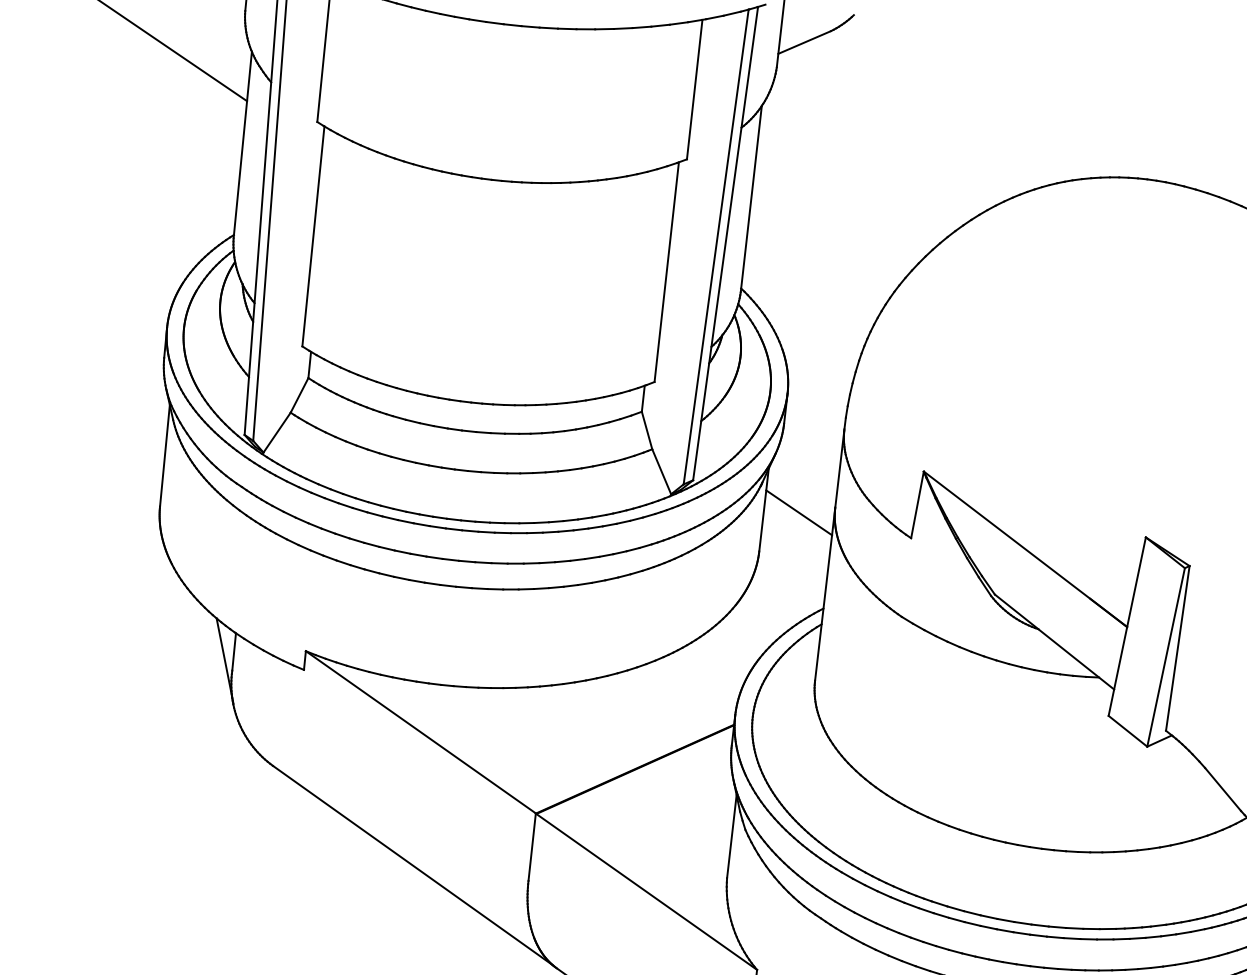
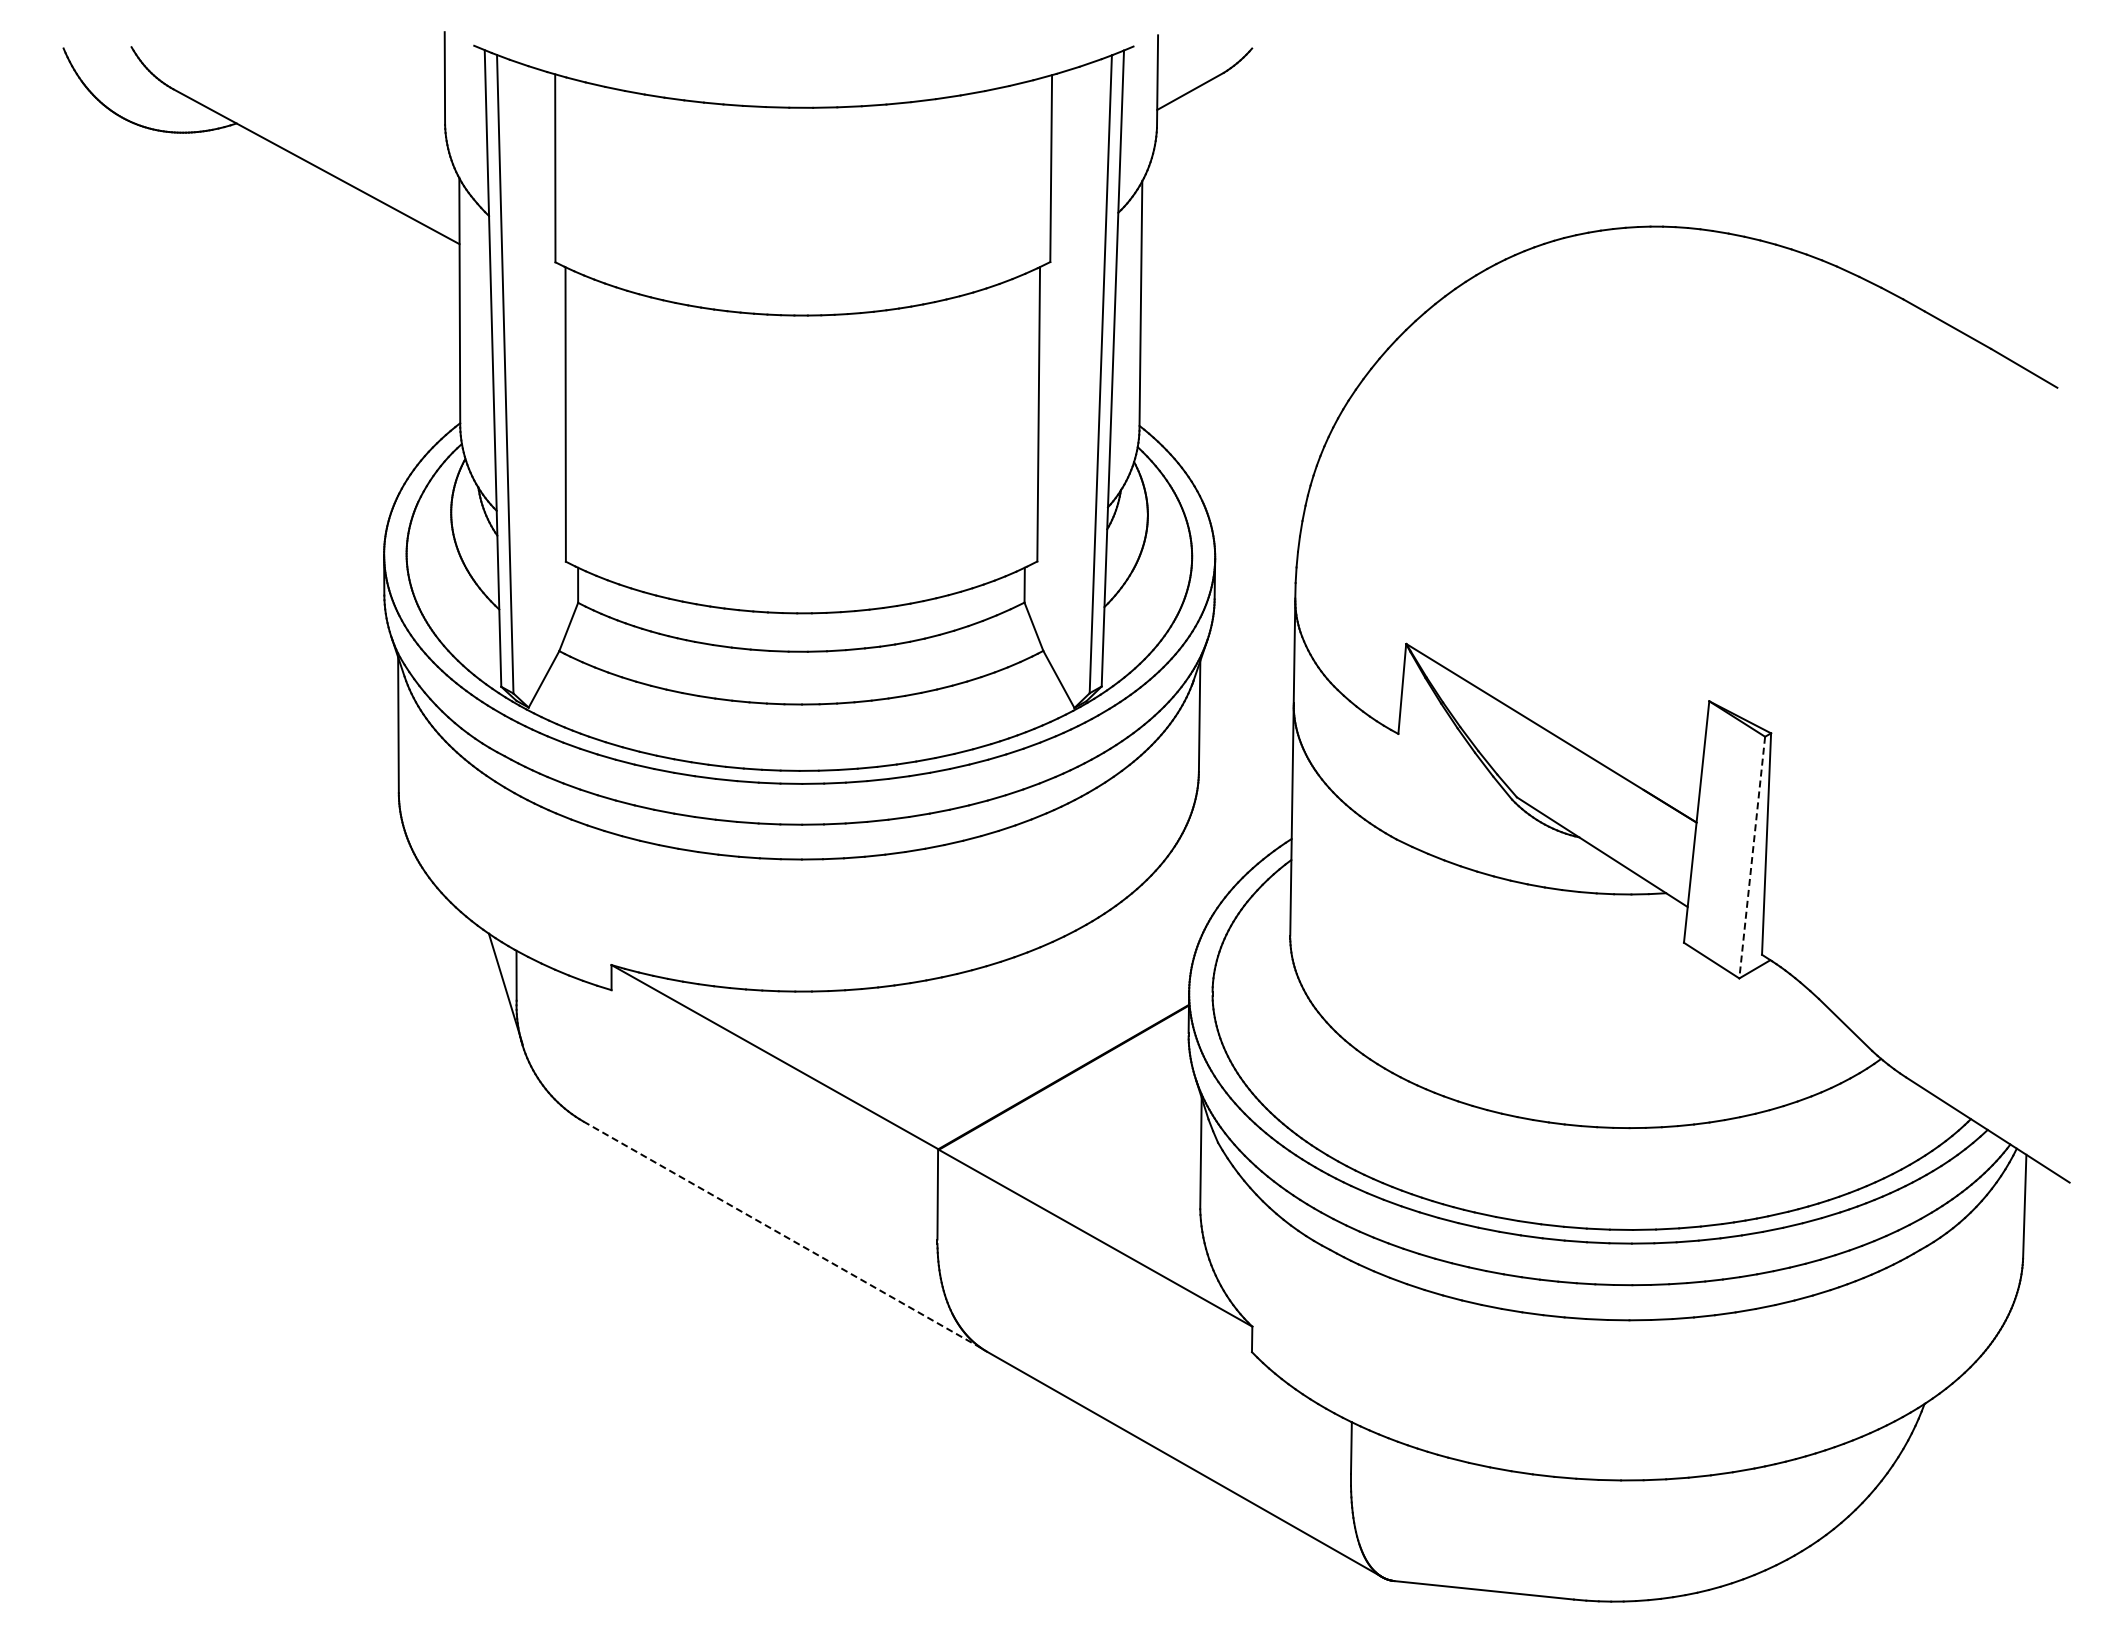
line: (799, 512) -> (1246, 715), removed
line: (1166, 657) -> (1752, 857), solid -> dashed
line: (413, 866) -> (782, 1235), solid -> dashed

